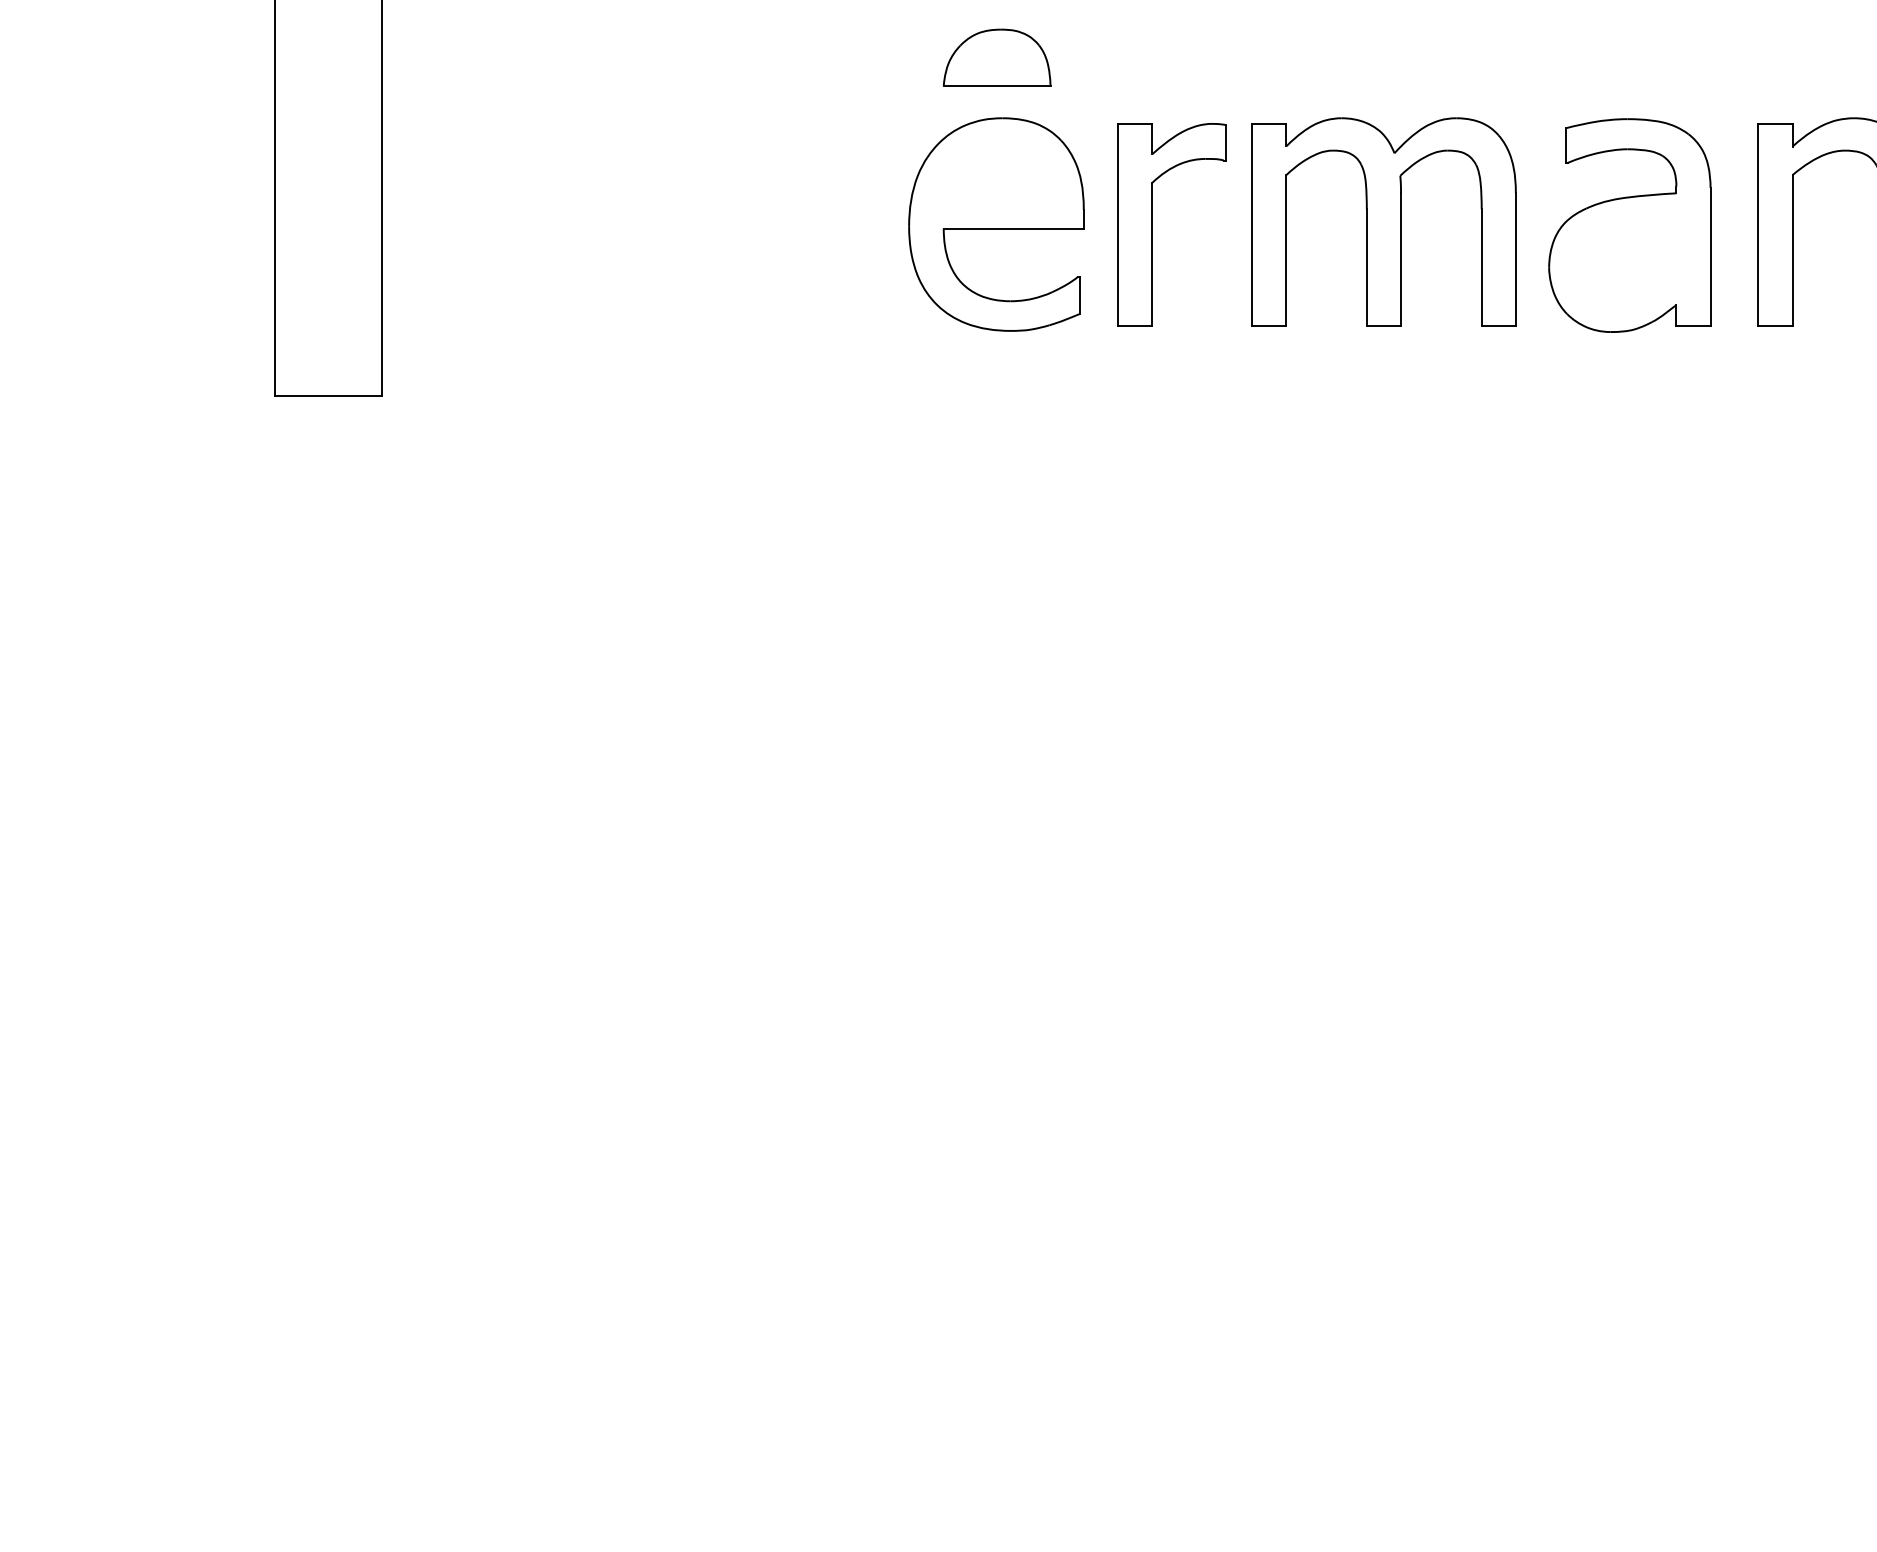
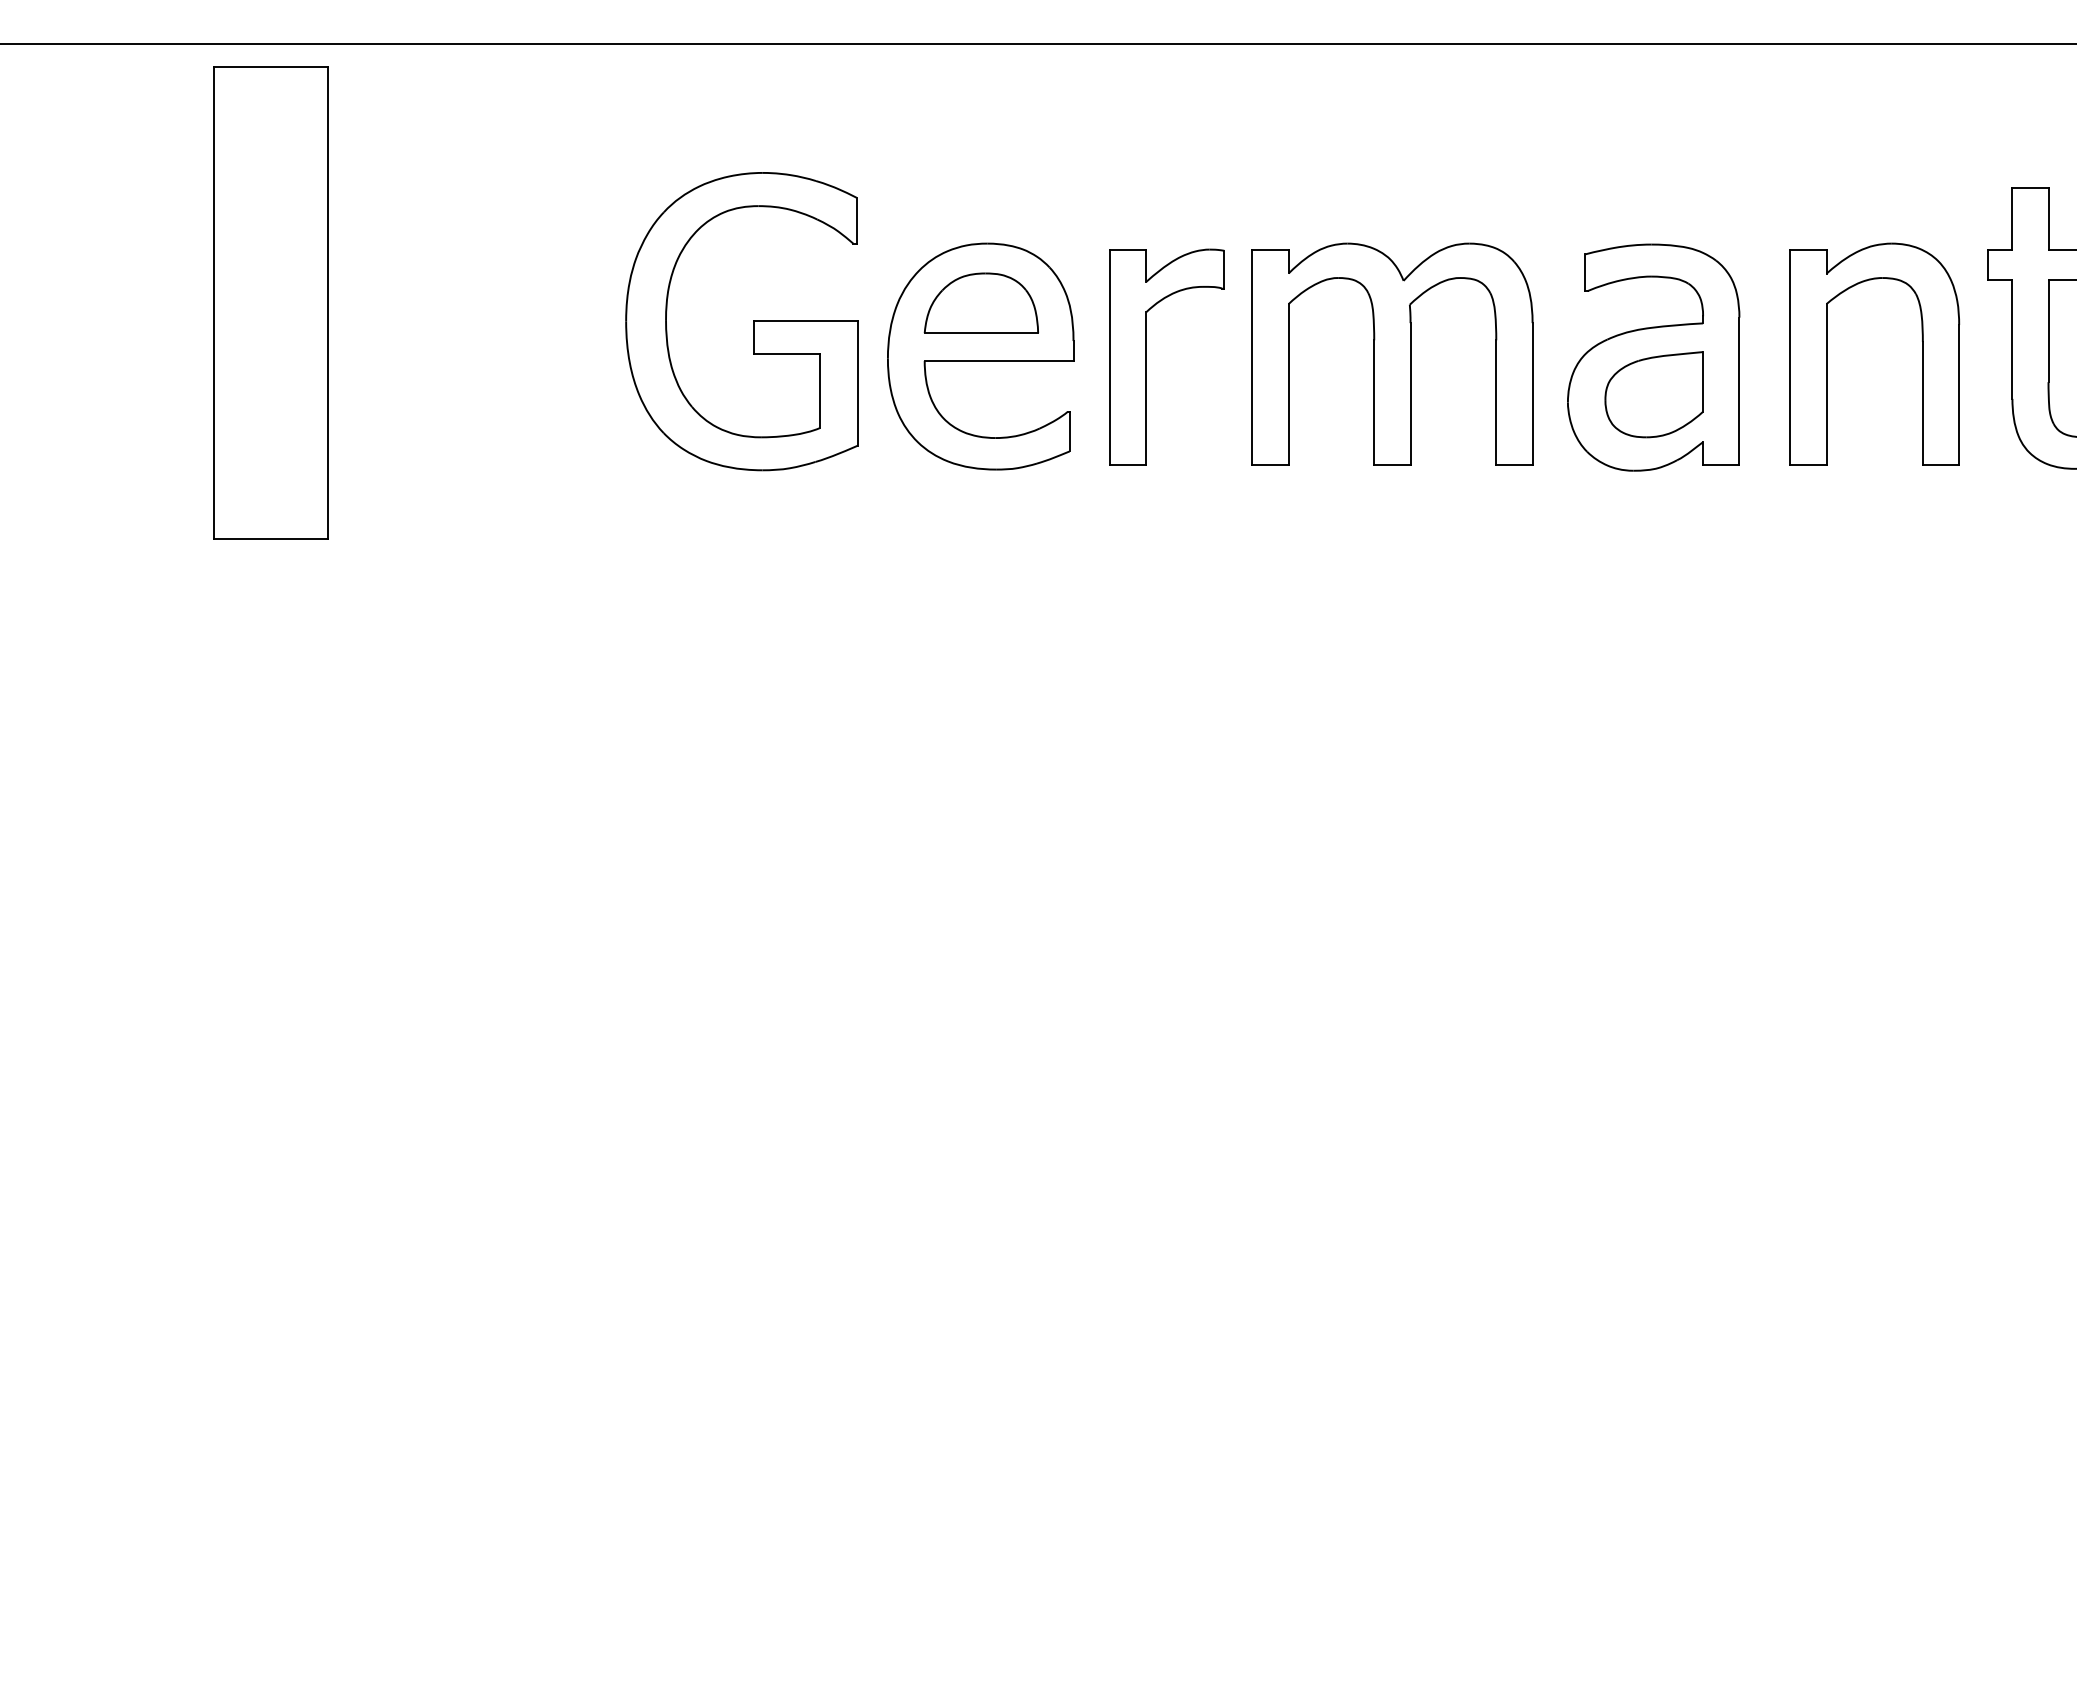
part: (996, 56) -> (980, 302), moved
part: (782, 191) -> (753, 321), added
part: (1629, 260) -> (1653, 394), added

